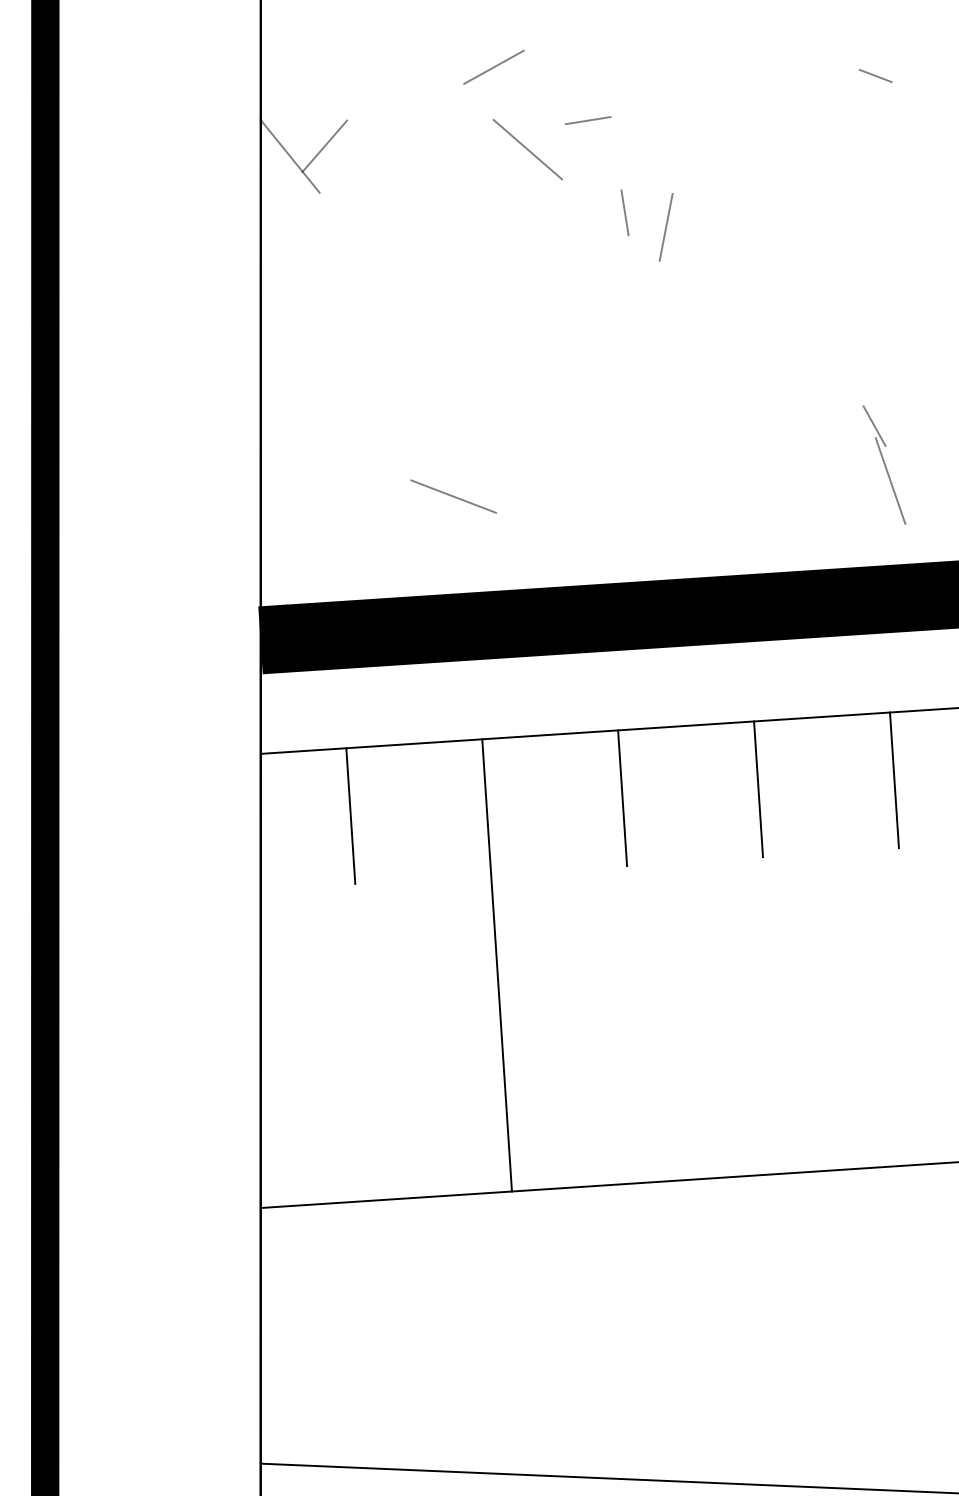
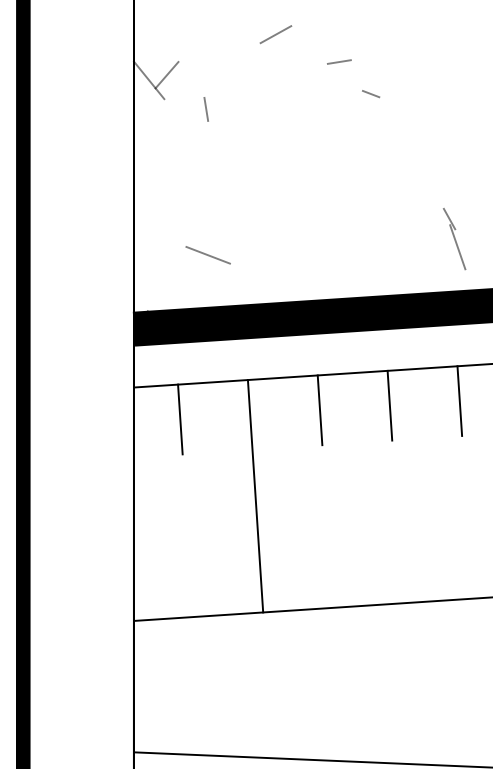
line: (493, 67) -> (275, 34), moved
line: (874, 76) -> (370, 94), moved
line: (588, 119) -> (339, 61), moved
line: (526, 148) -> (270, 76), removed
line: (623, 212) -> (205, 109), moved
line: (666, 226) -> (342, 116), removed
line: (452, 497) -> (207, 255), moved

